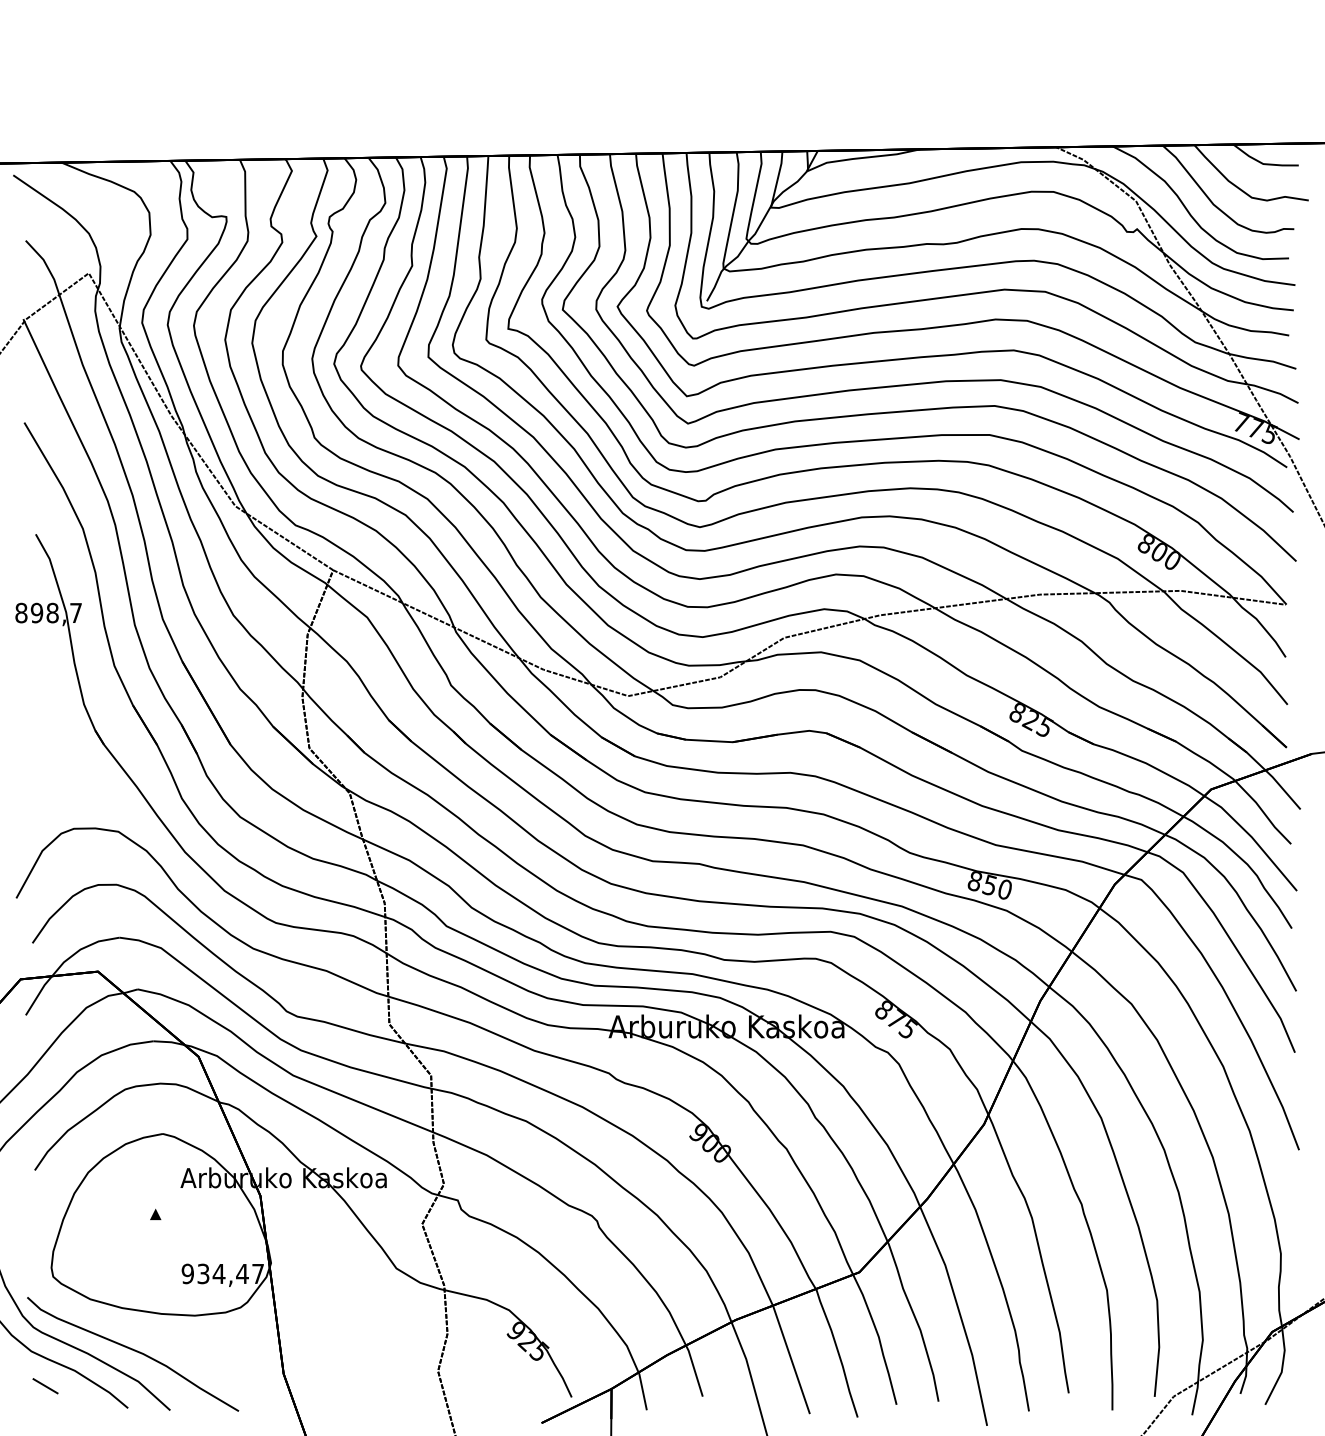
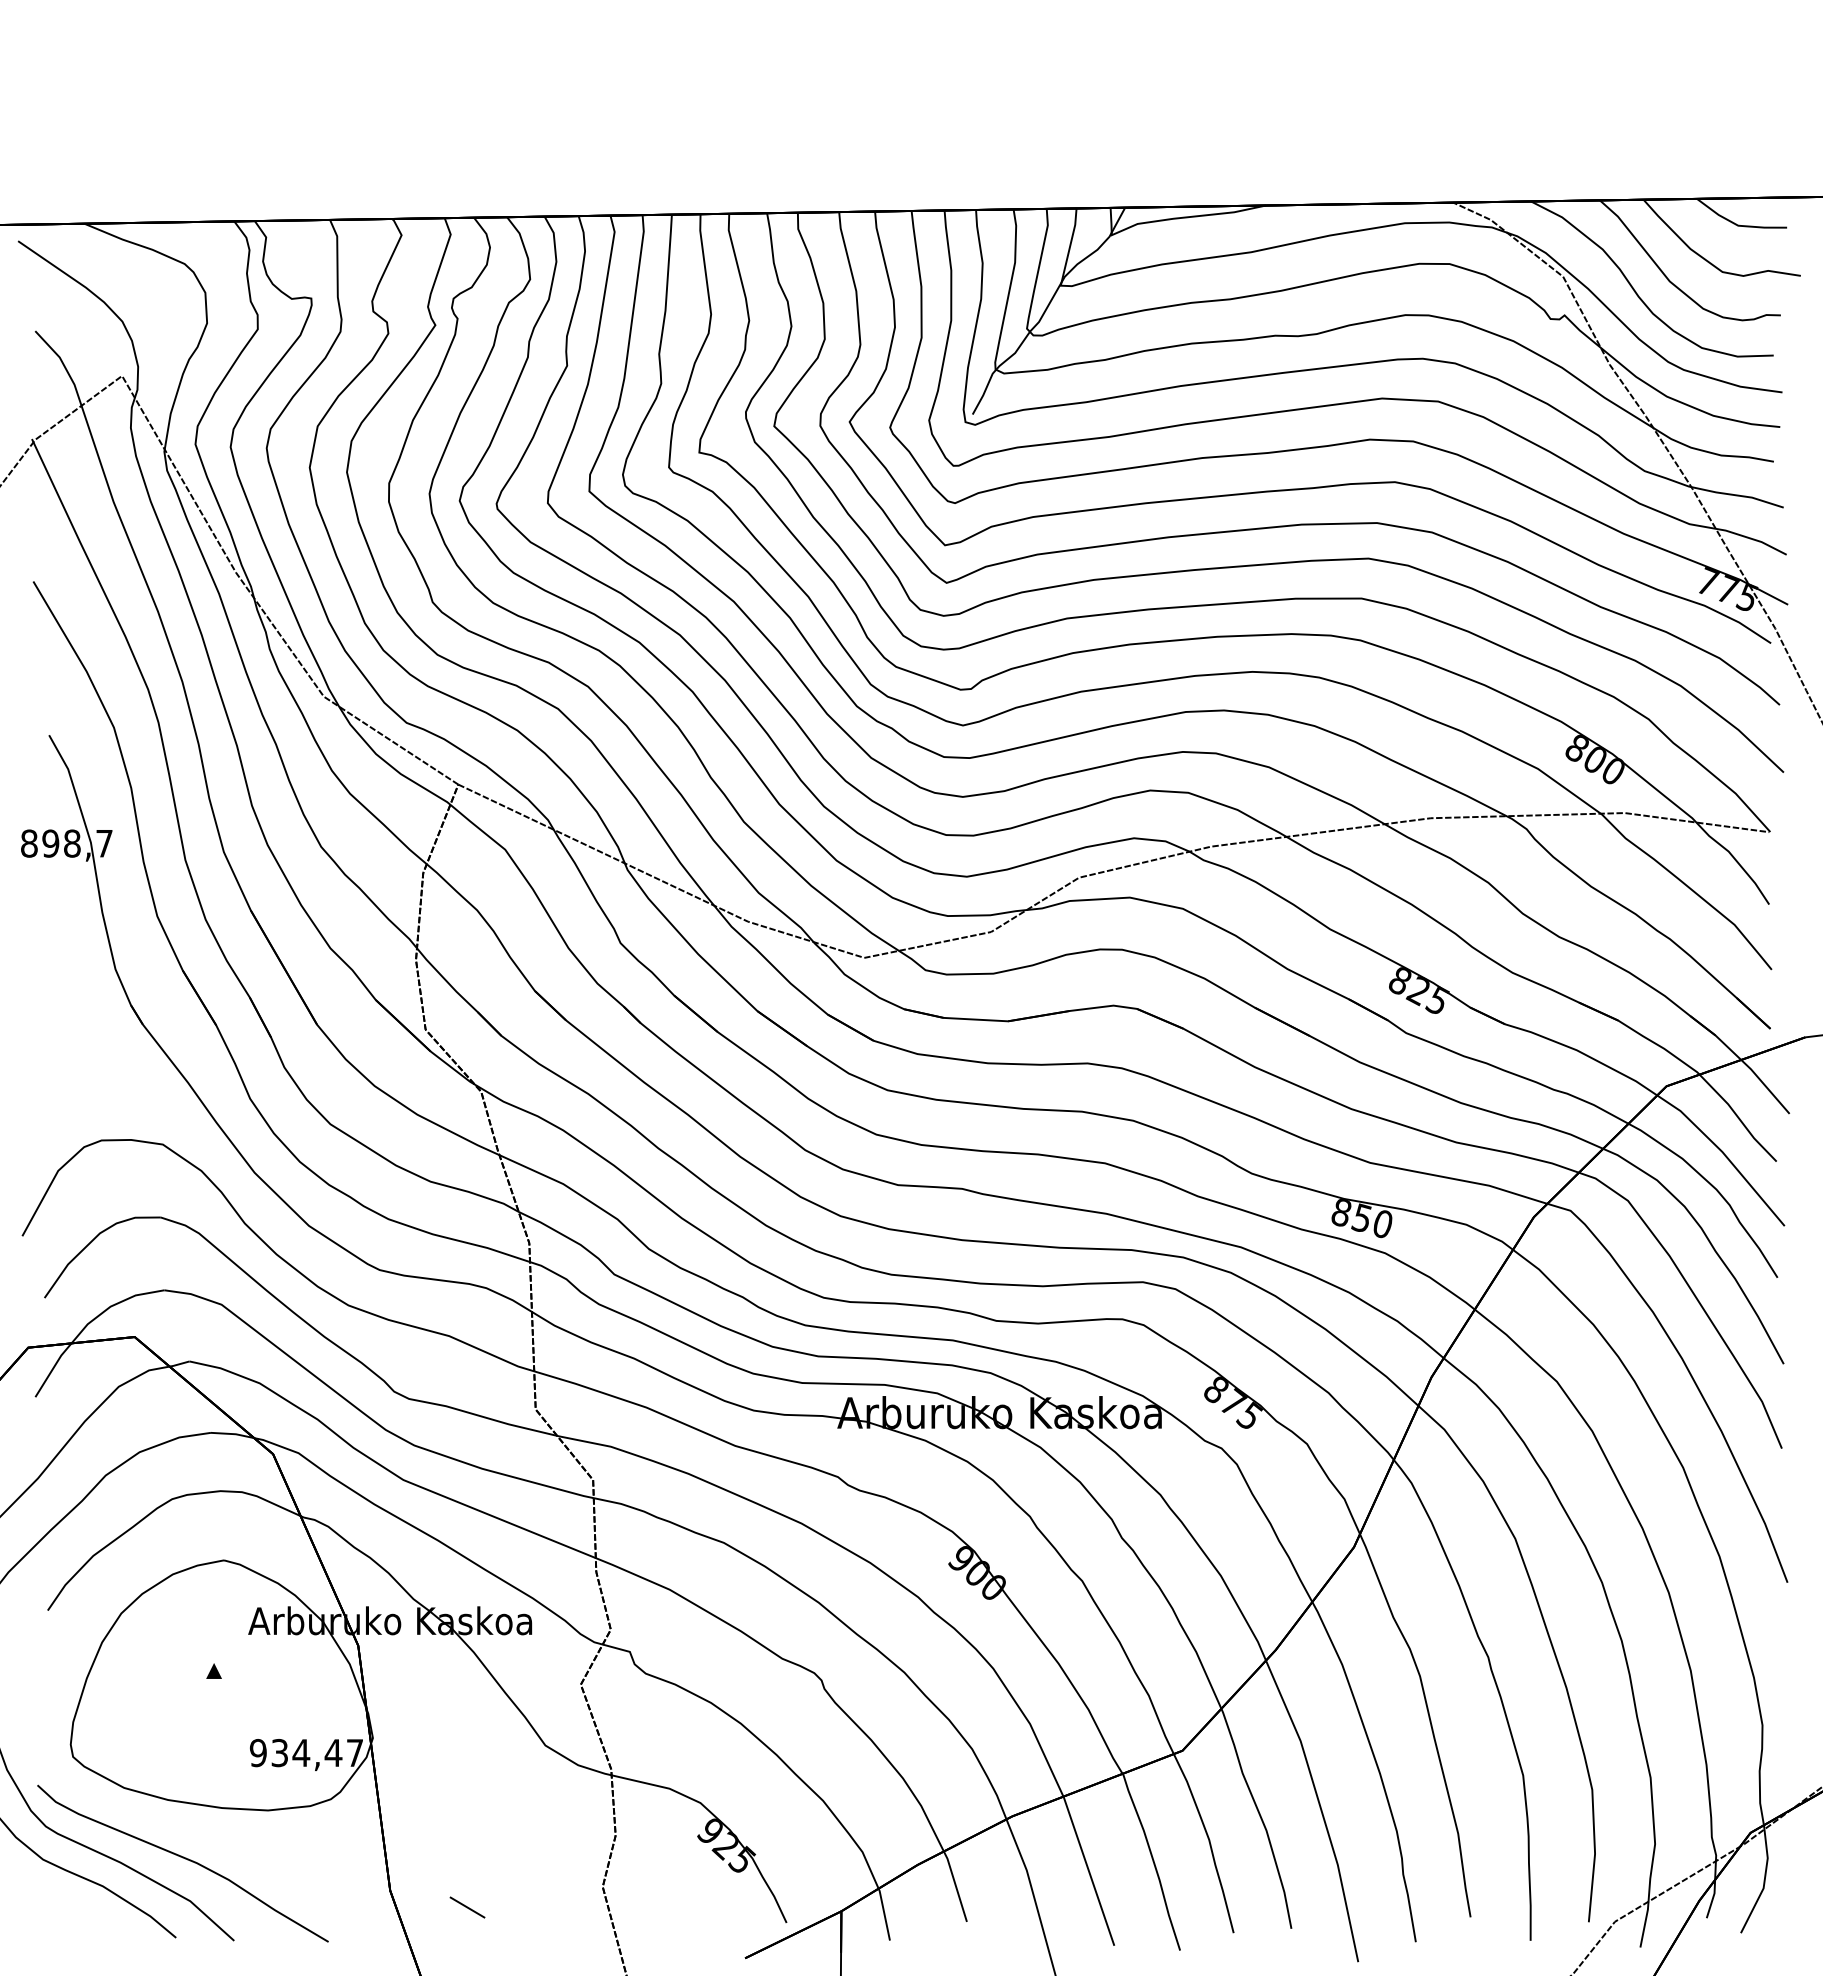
line: (45, 1386) -> (467, 1907), moved

